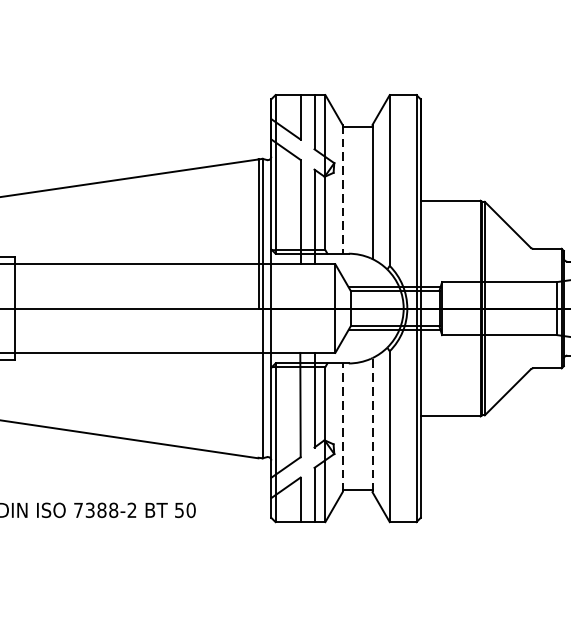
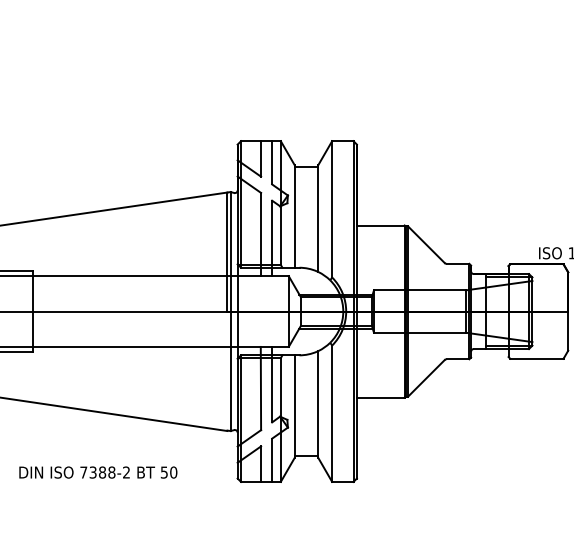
line: (342, 189) -> (294, 216), dashed -> solid
line: (372, 425) -> (318, 404), dashed -> solid
line: (342, 427) -> (294, 406), dashed -> solid

